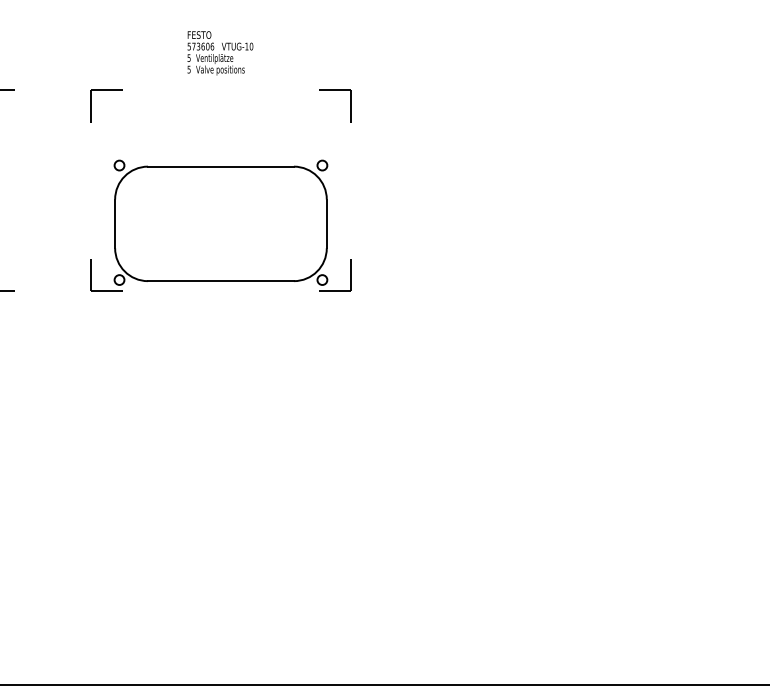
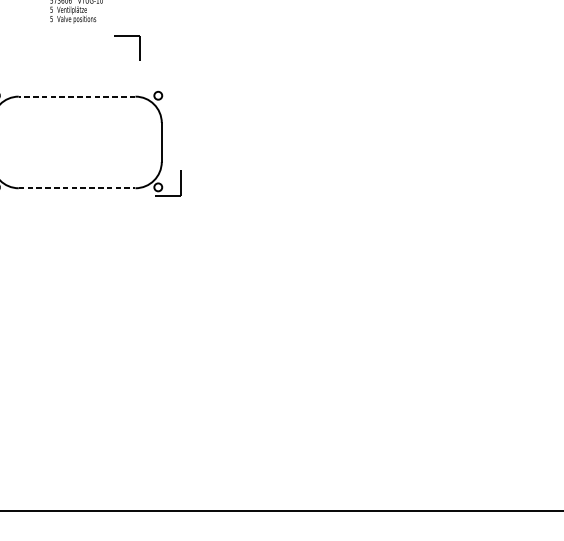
part: (335, 90) -> (127, 35), moved
line: (220, 166) -> (76, 96), solid -> dashed
line: (220, 281) -> (76, 188), solid -> dashed

